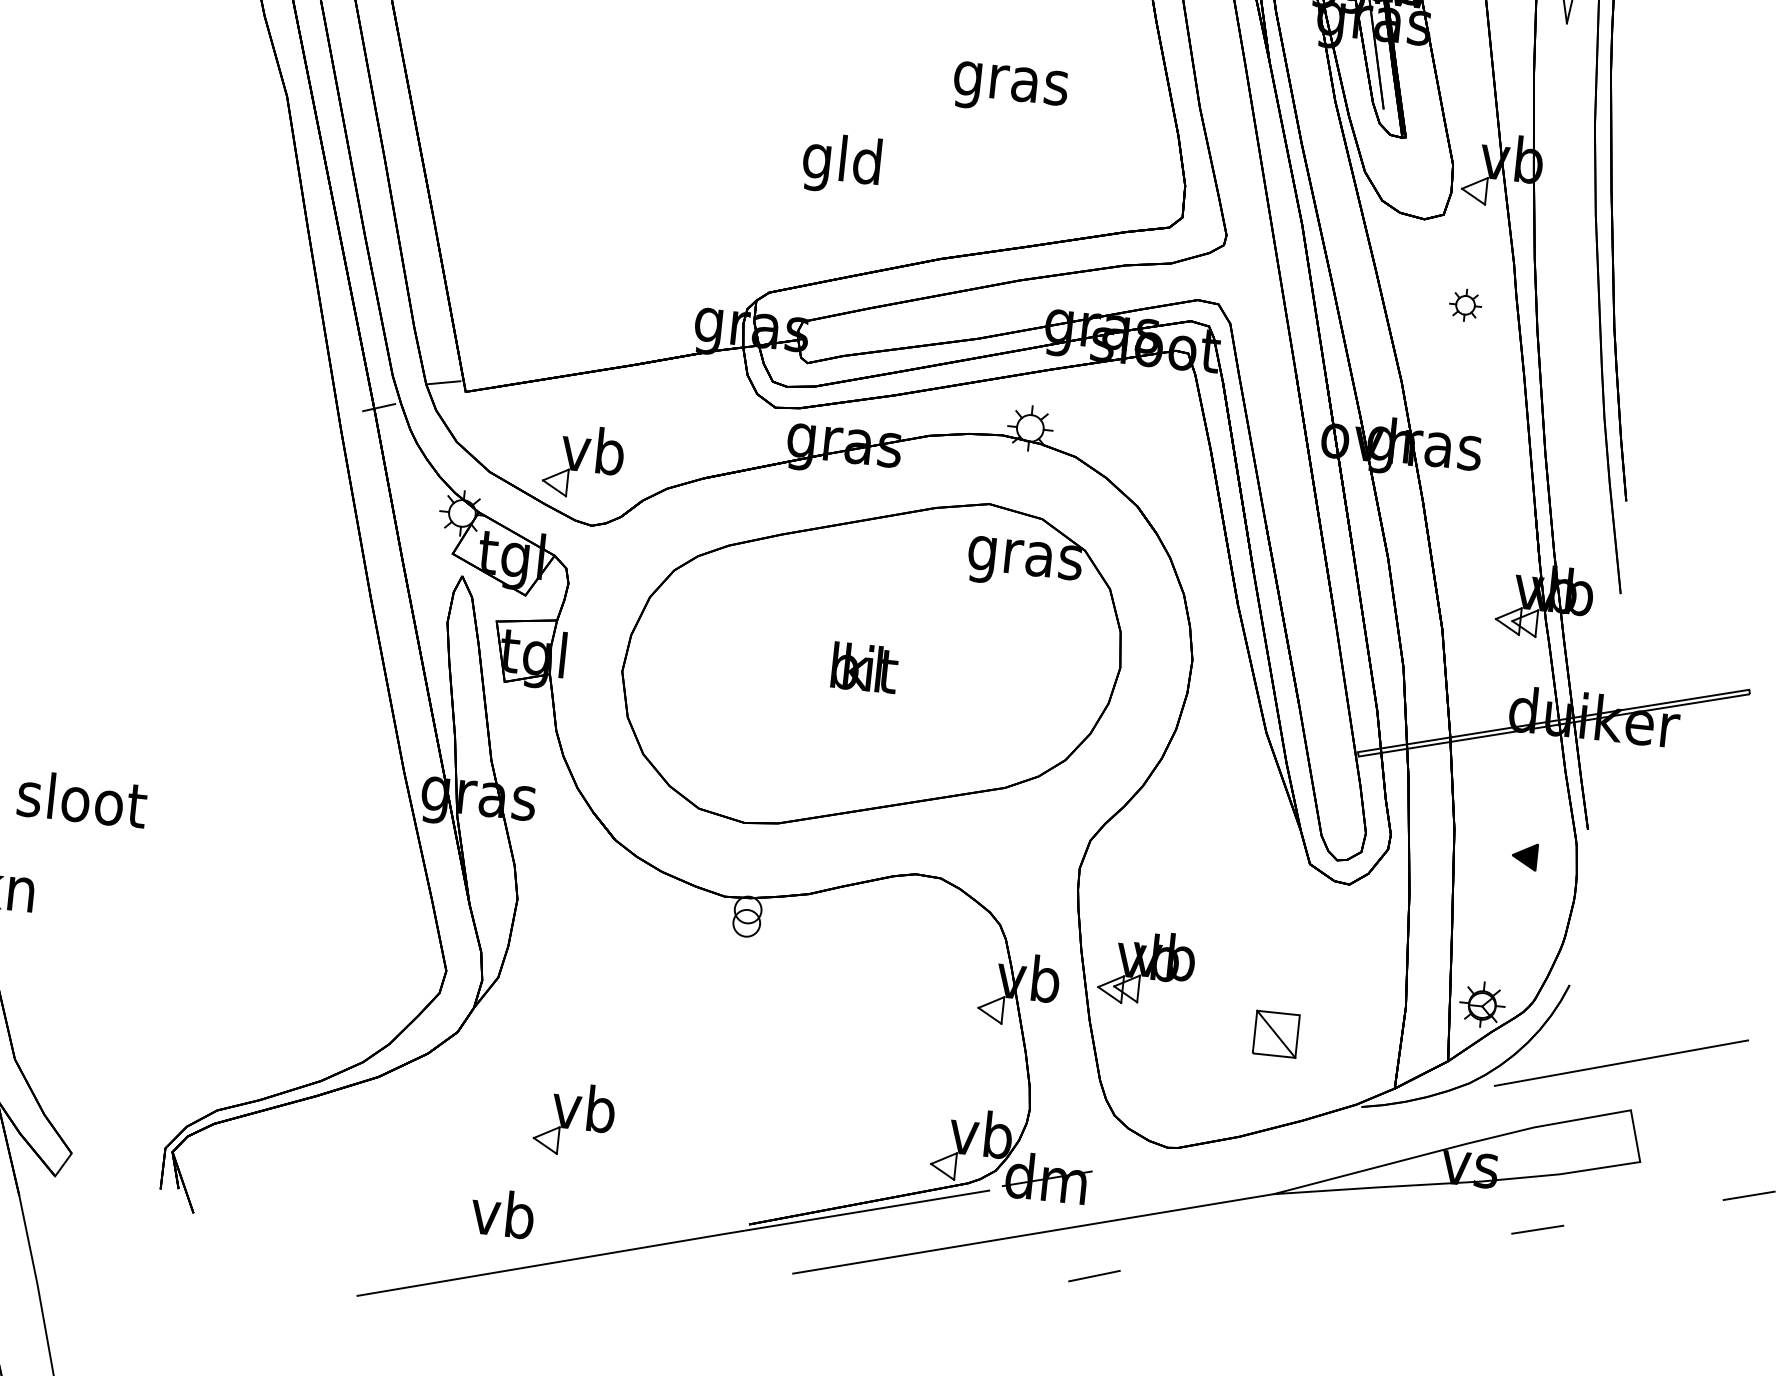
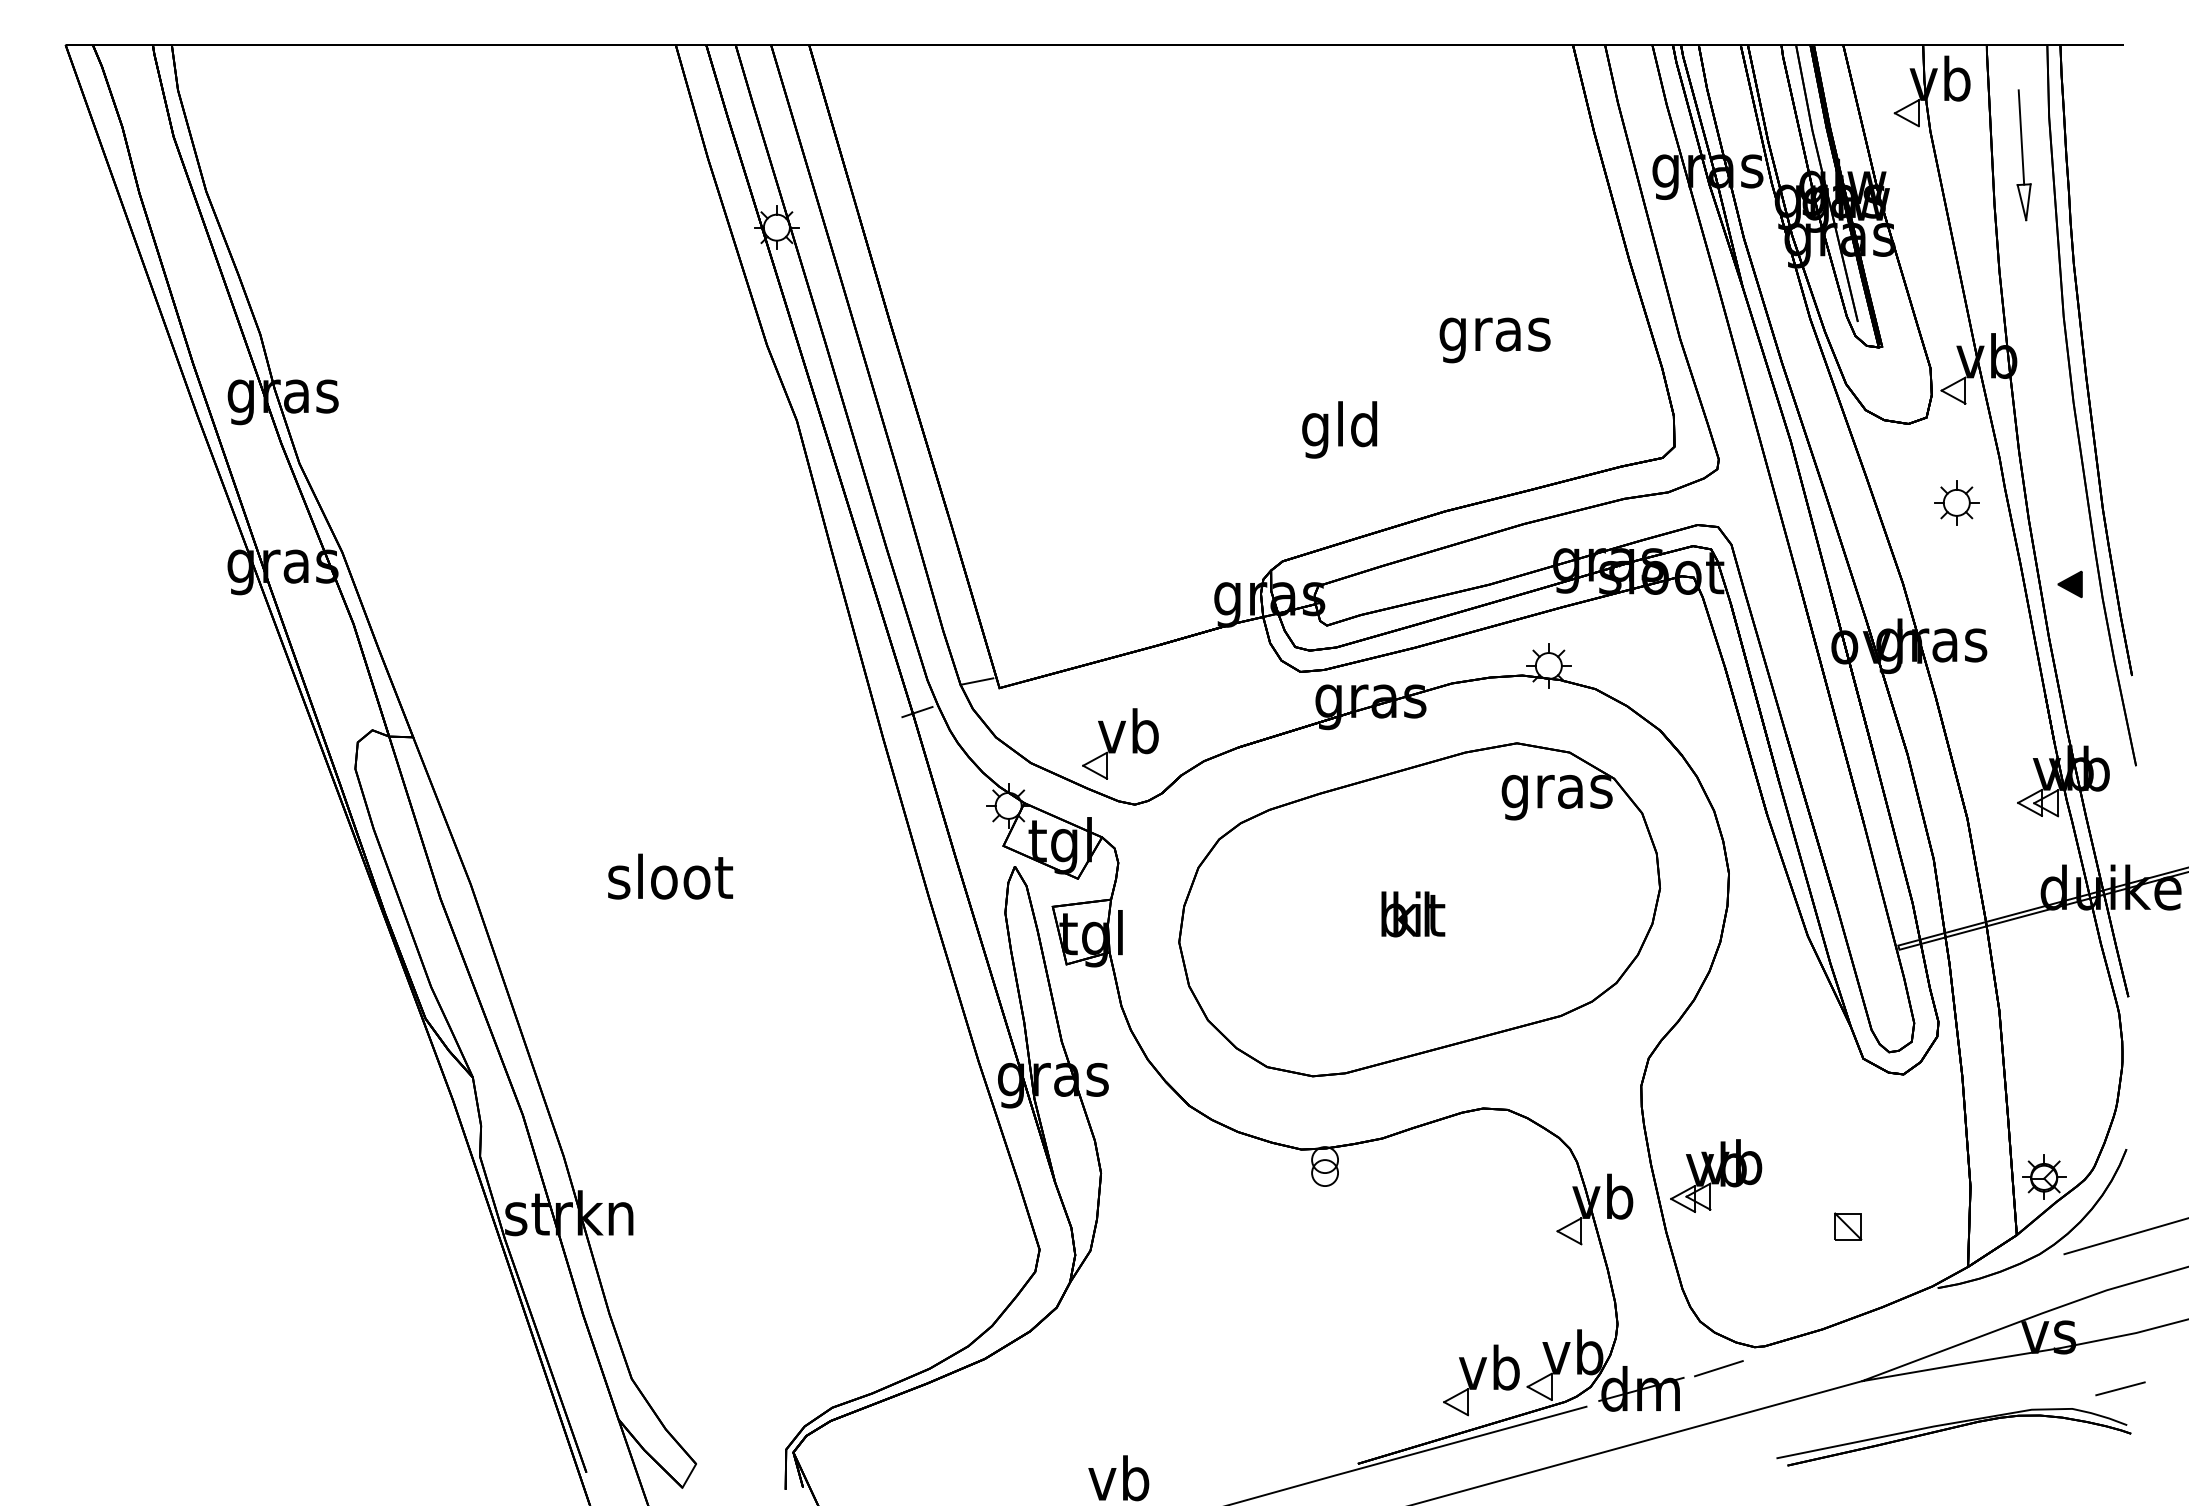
part: (1465, 304) -> (1956, 502), size x1.43
text: (82, 799) -> (670, 876), moved
part: (1524, 856) -> (2069, 584), moved
part: (1276, 1034) -> (1848, 1226), size x0.62
part: (574, 1119) -> (1481, 1380), moved
part: (1360, 1253) -> (1951, 1429), added
line: (1094, 1275) -> (1718, 1368), moved

